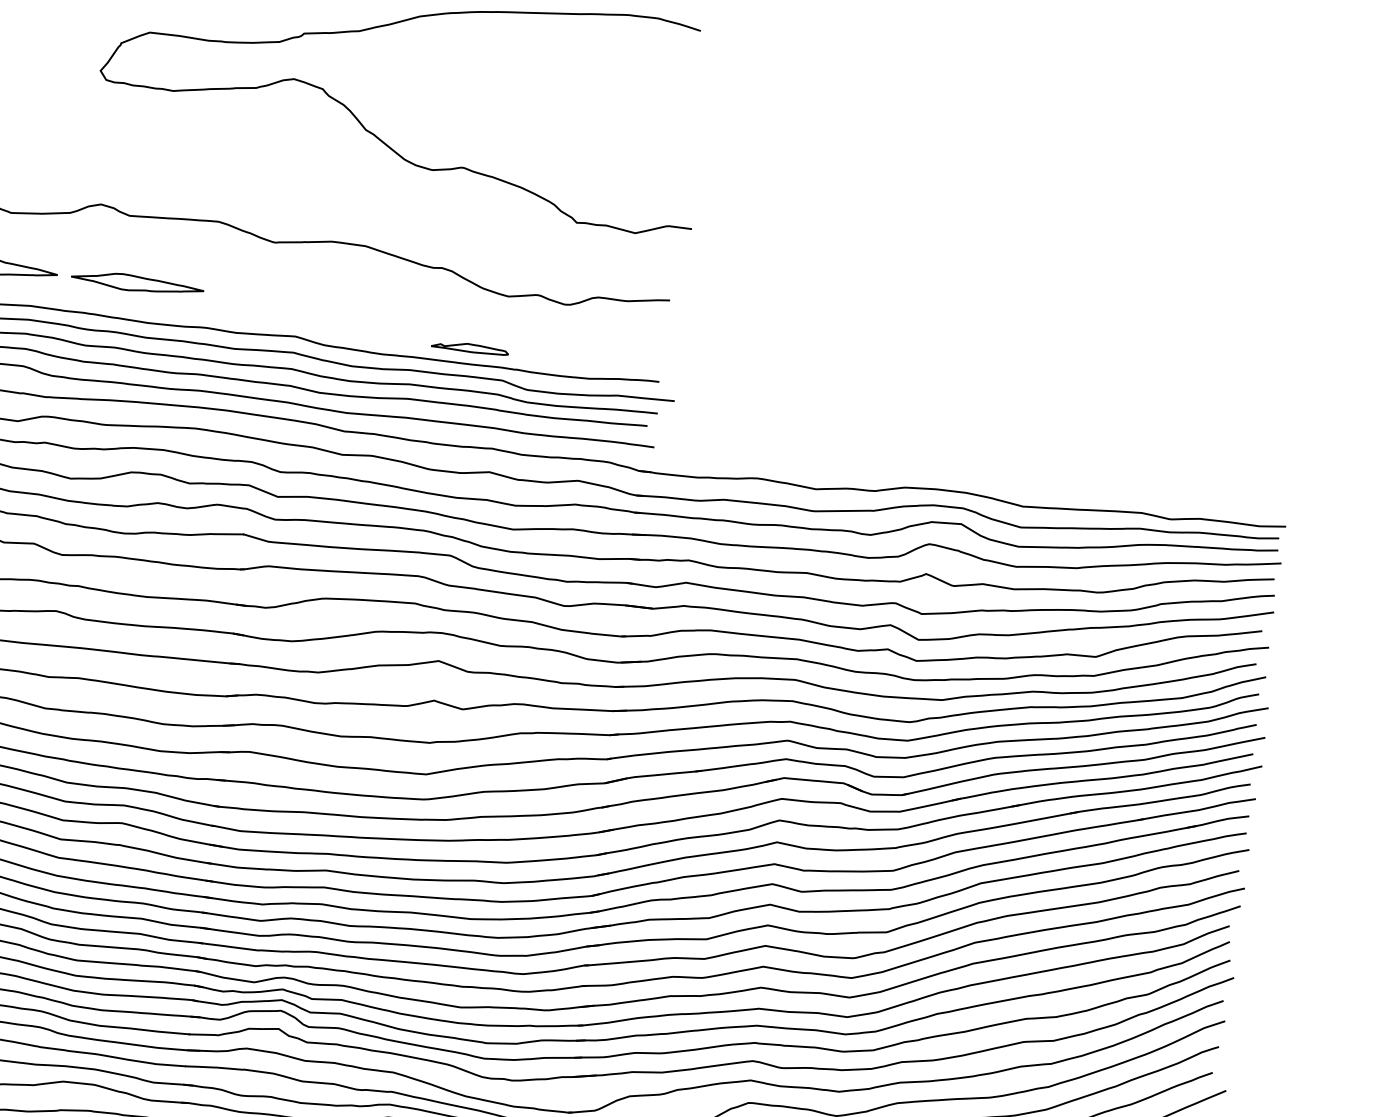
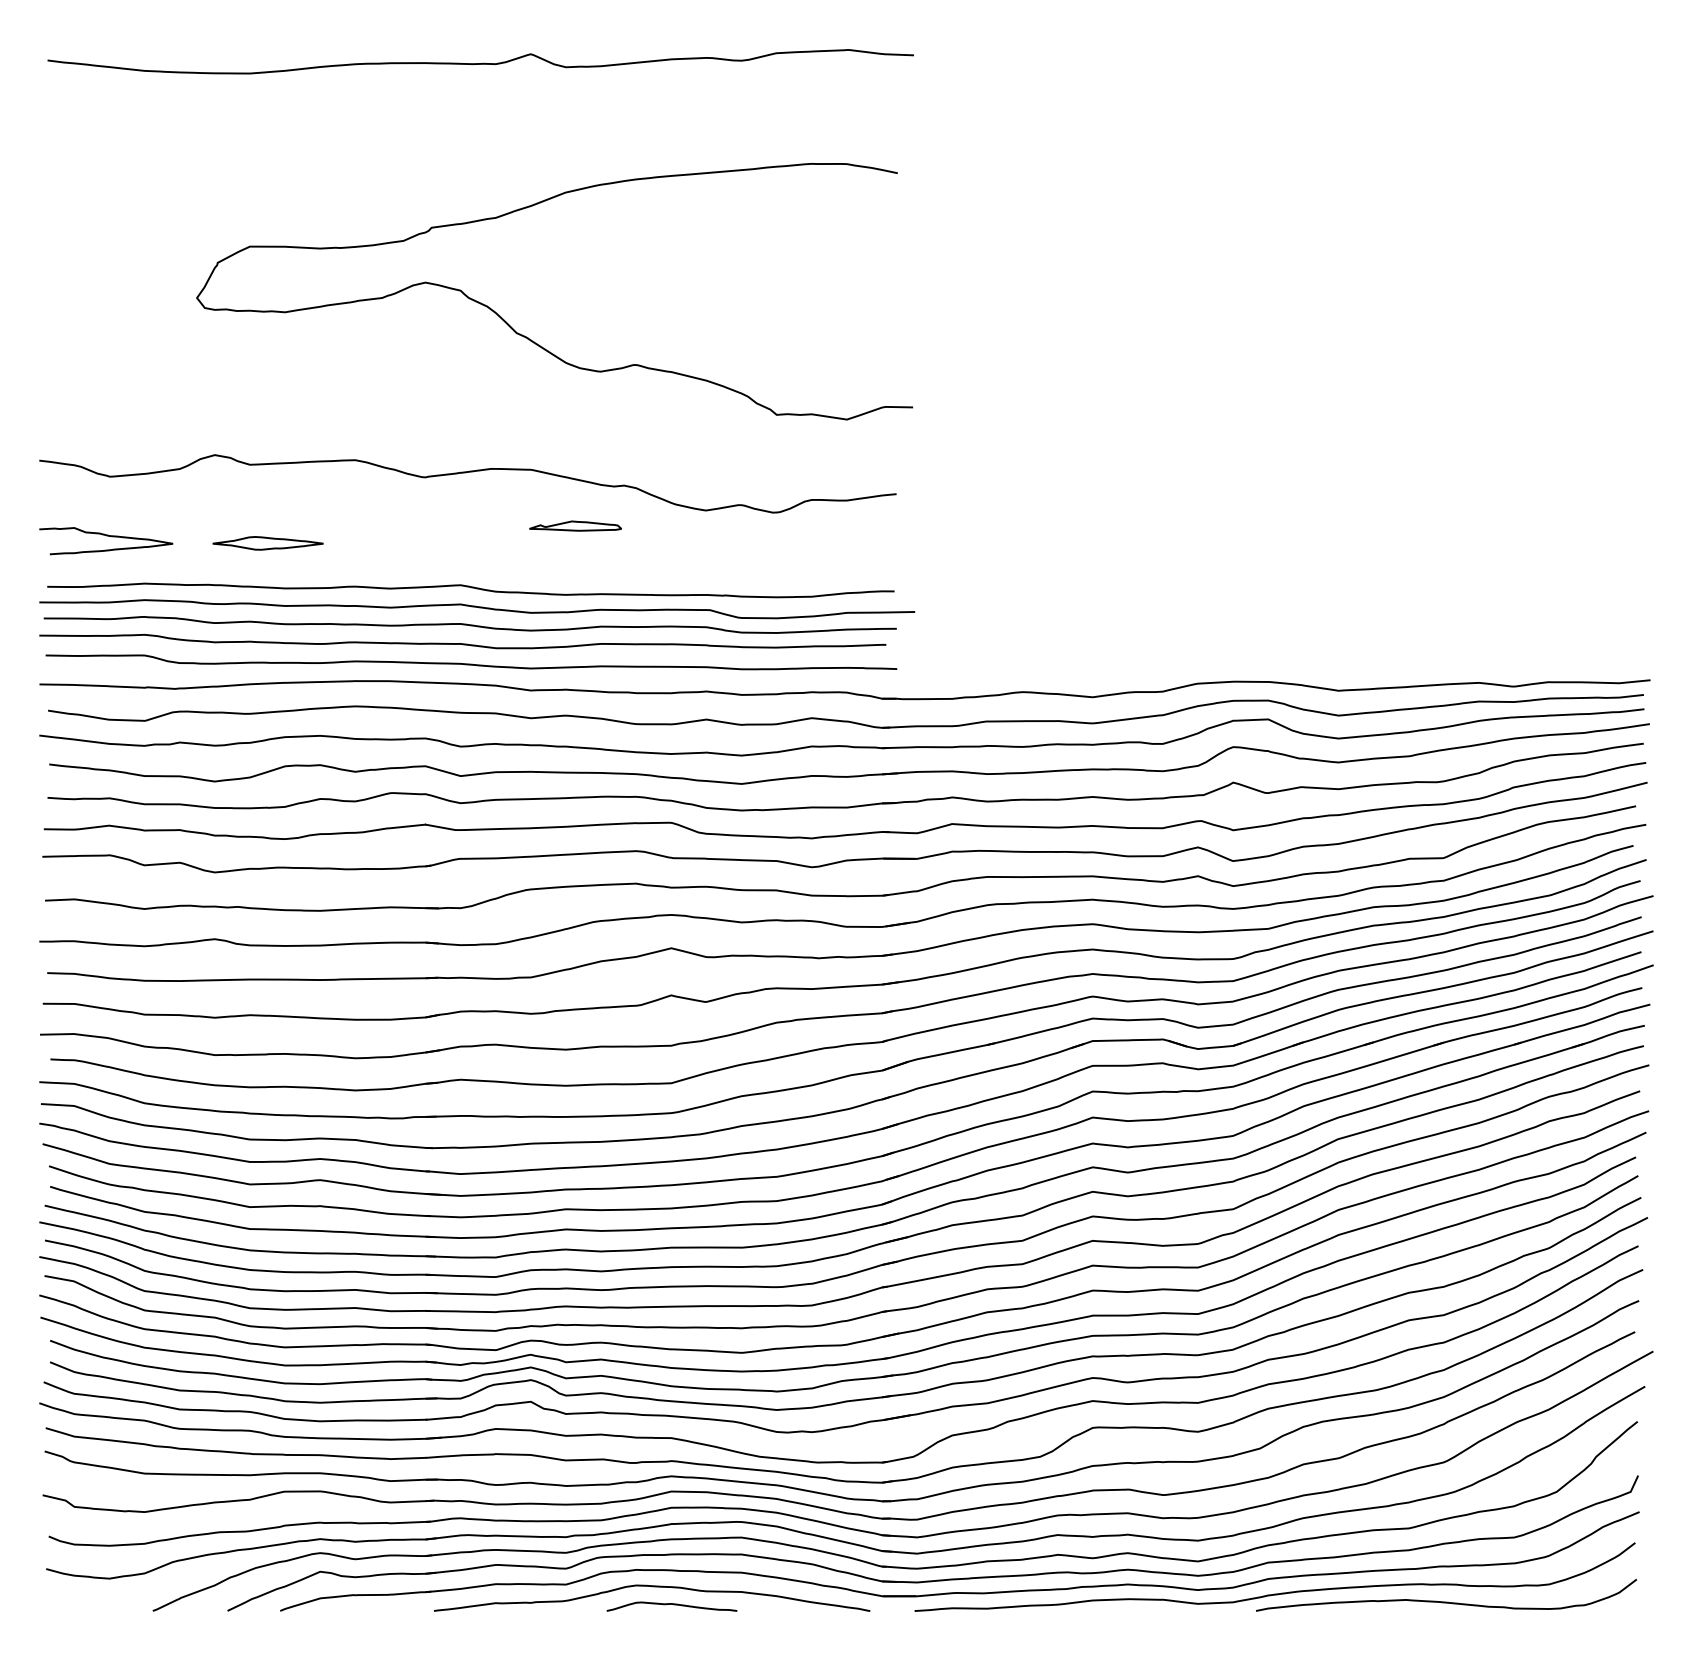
part: (137, 283) -> (267, 543), size x0.7
part: (470, 347) -> (575, 525), moved

